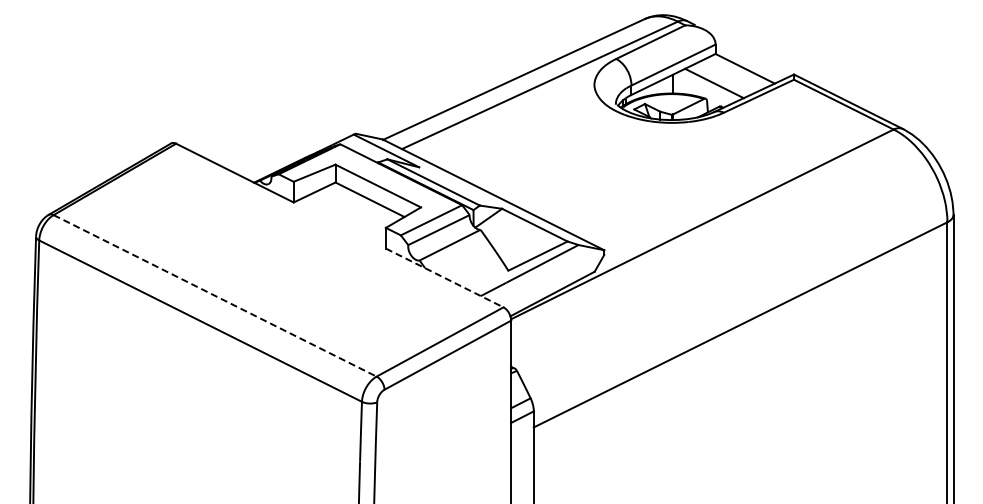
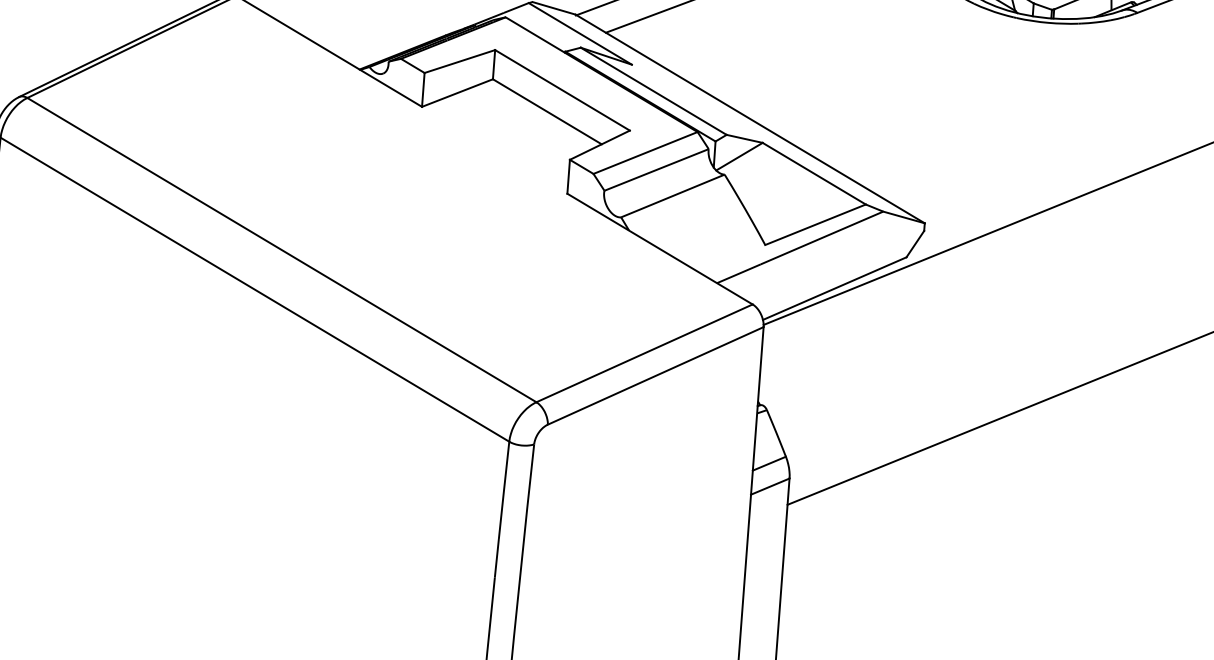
line: (444, 277) -> (659, 248), dashed -> solid
line: (215, 295) -> (282, 249), dashed -> solid

